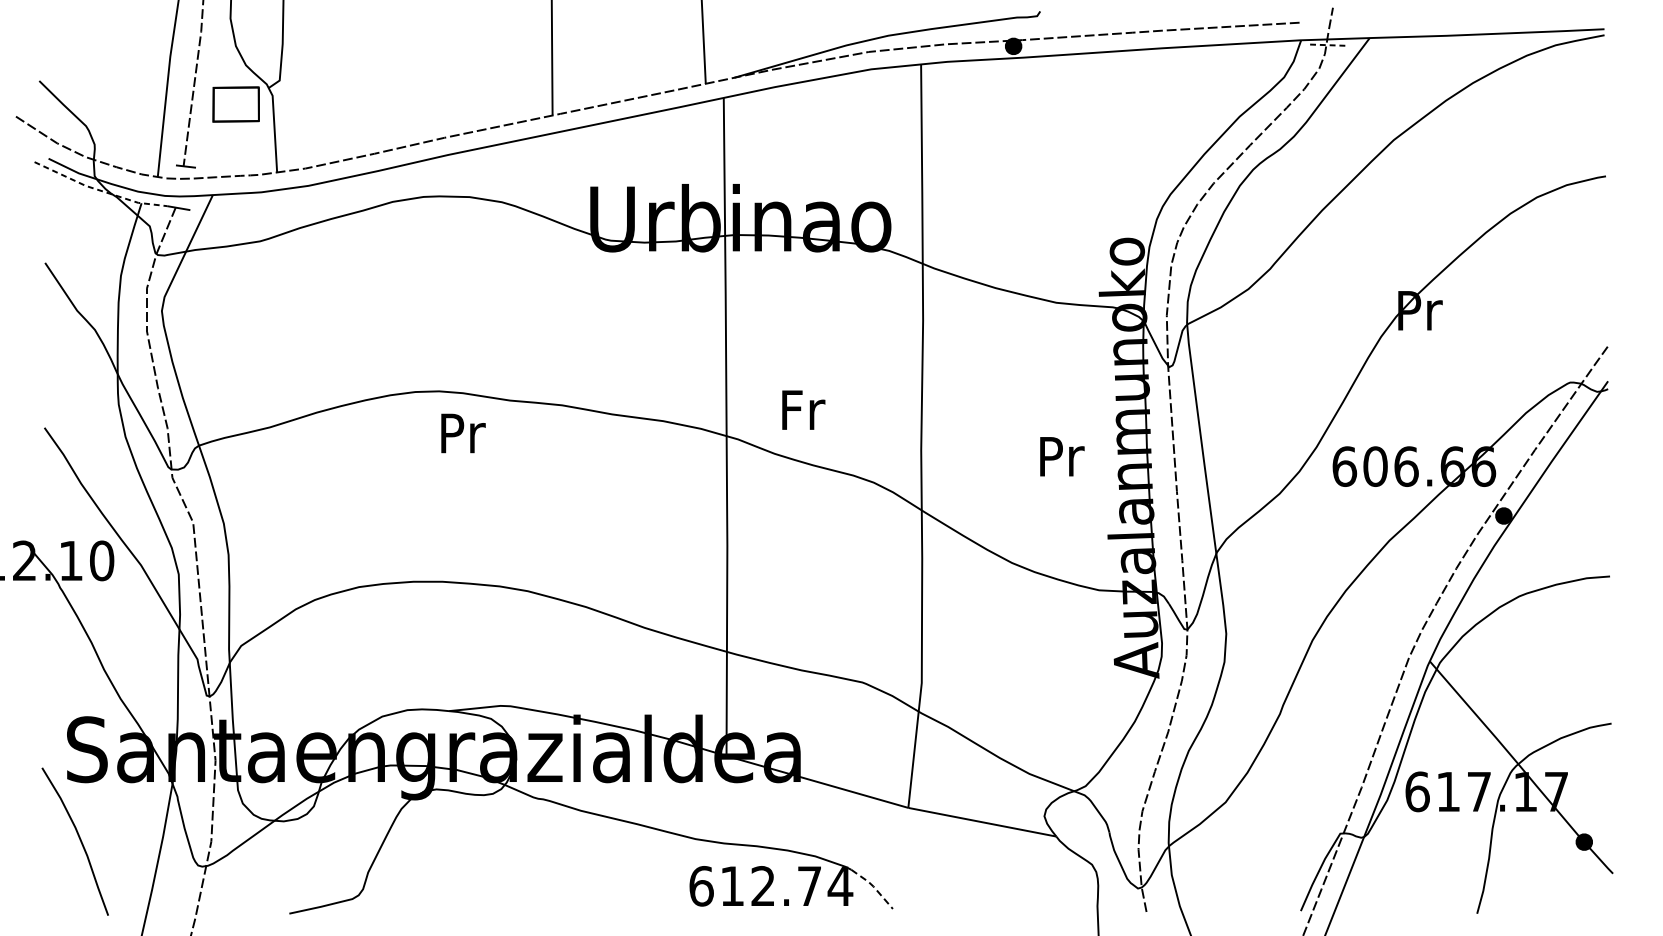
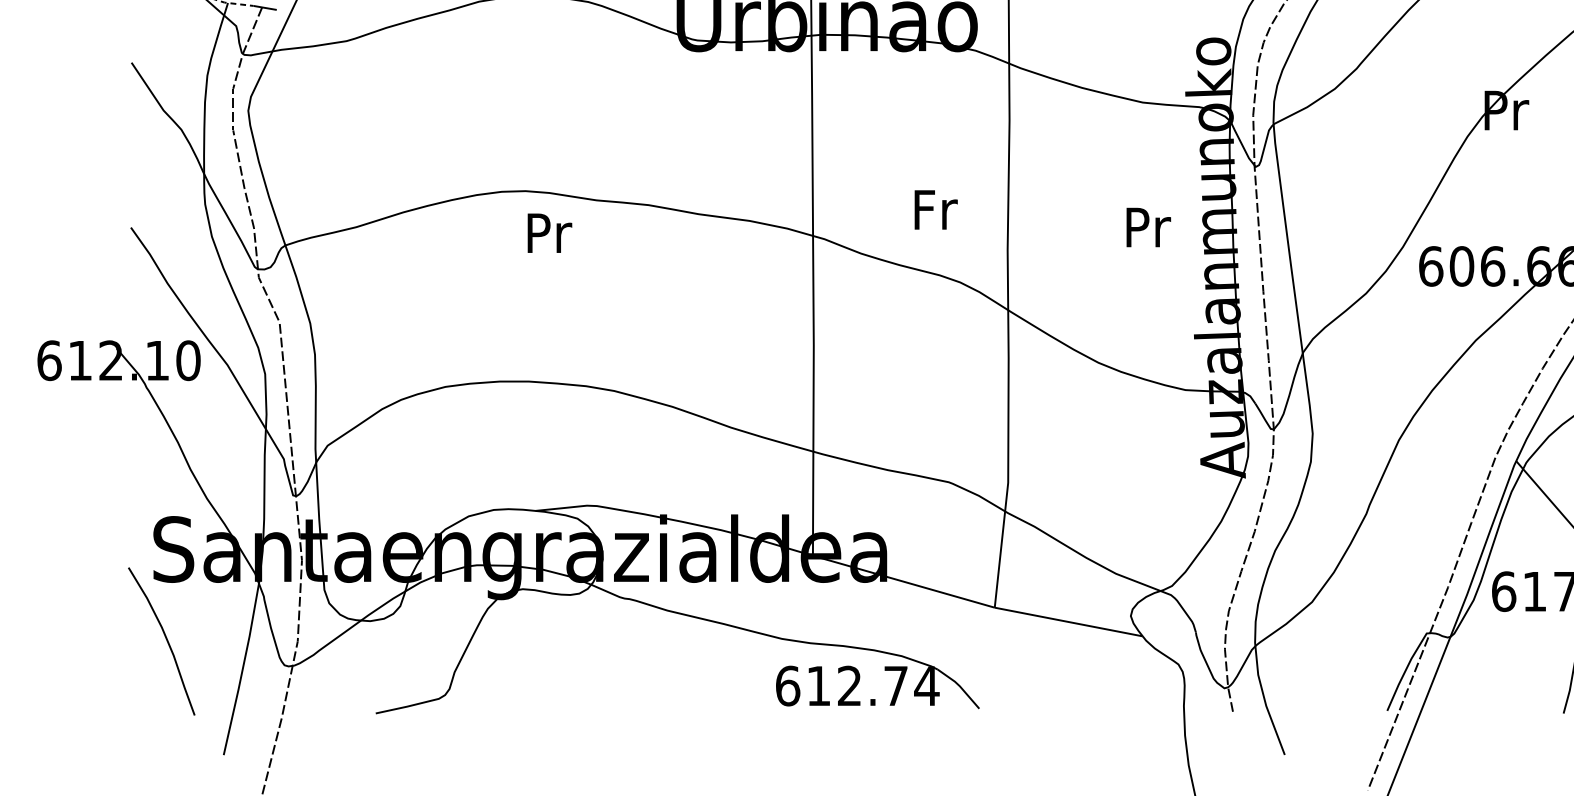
text: (803, 409) -> (935, 209), moved
text: (1062, 456) -> (1148, 227), moved
line: (873, 886) -> (959, 686), dashed -> solid

